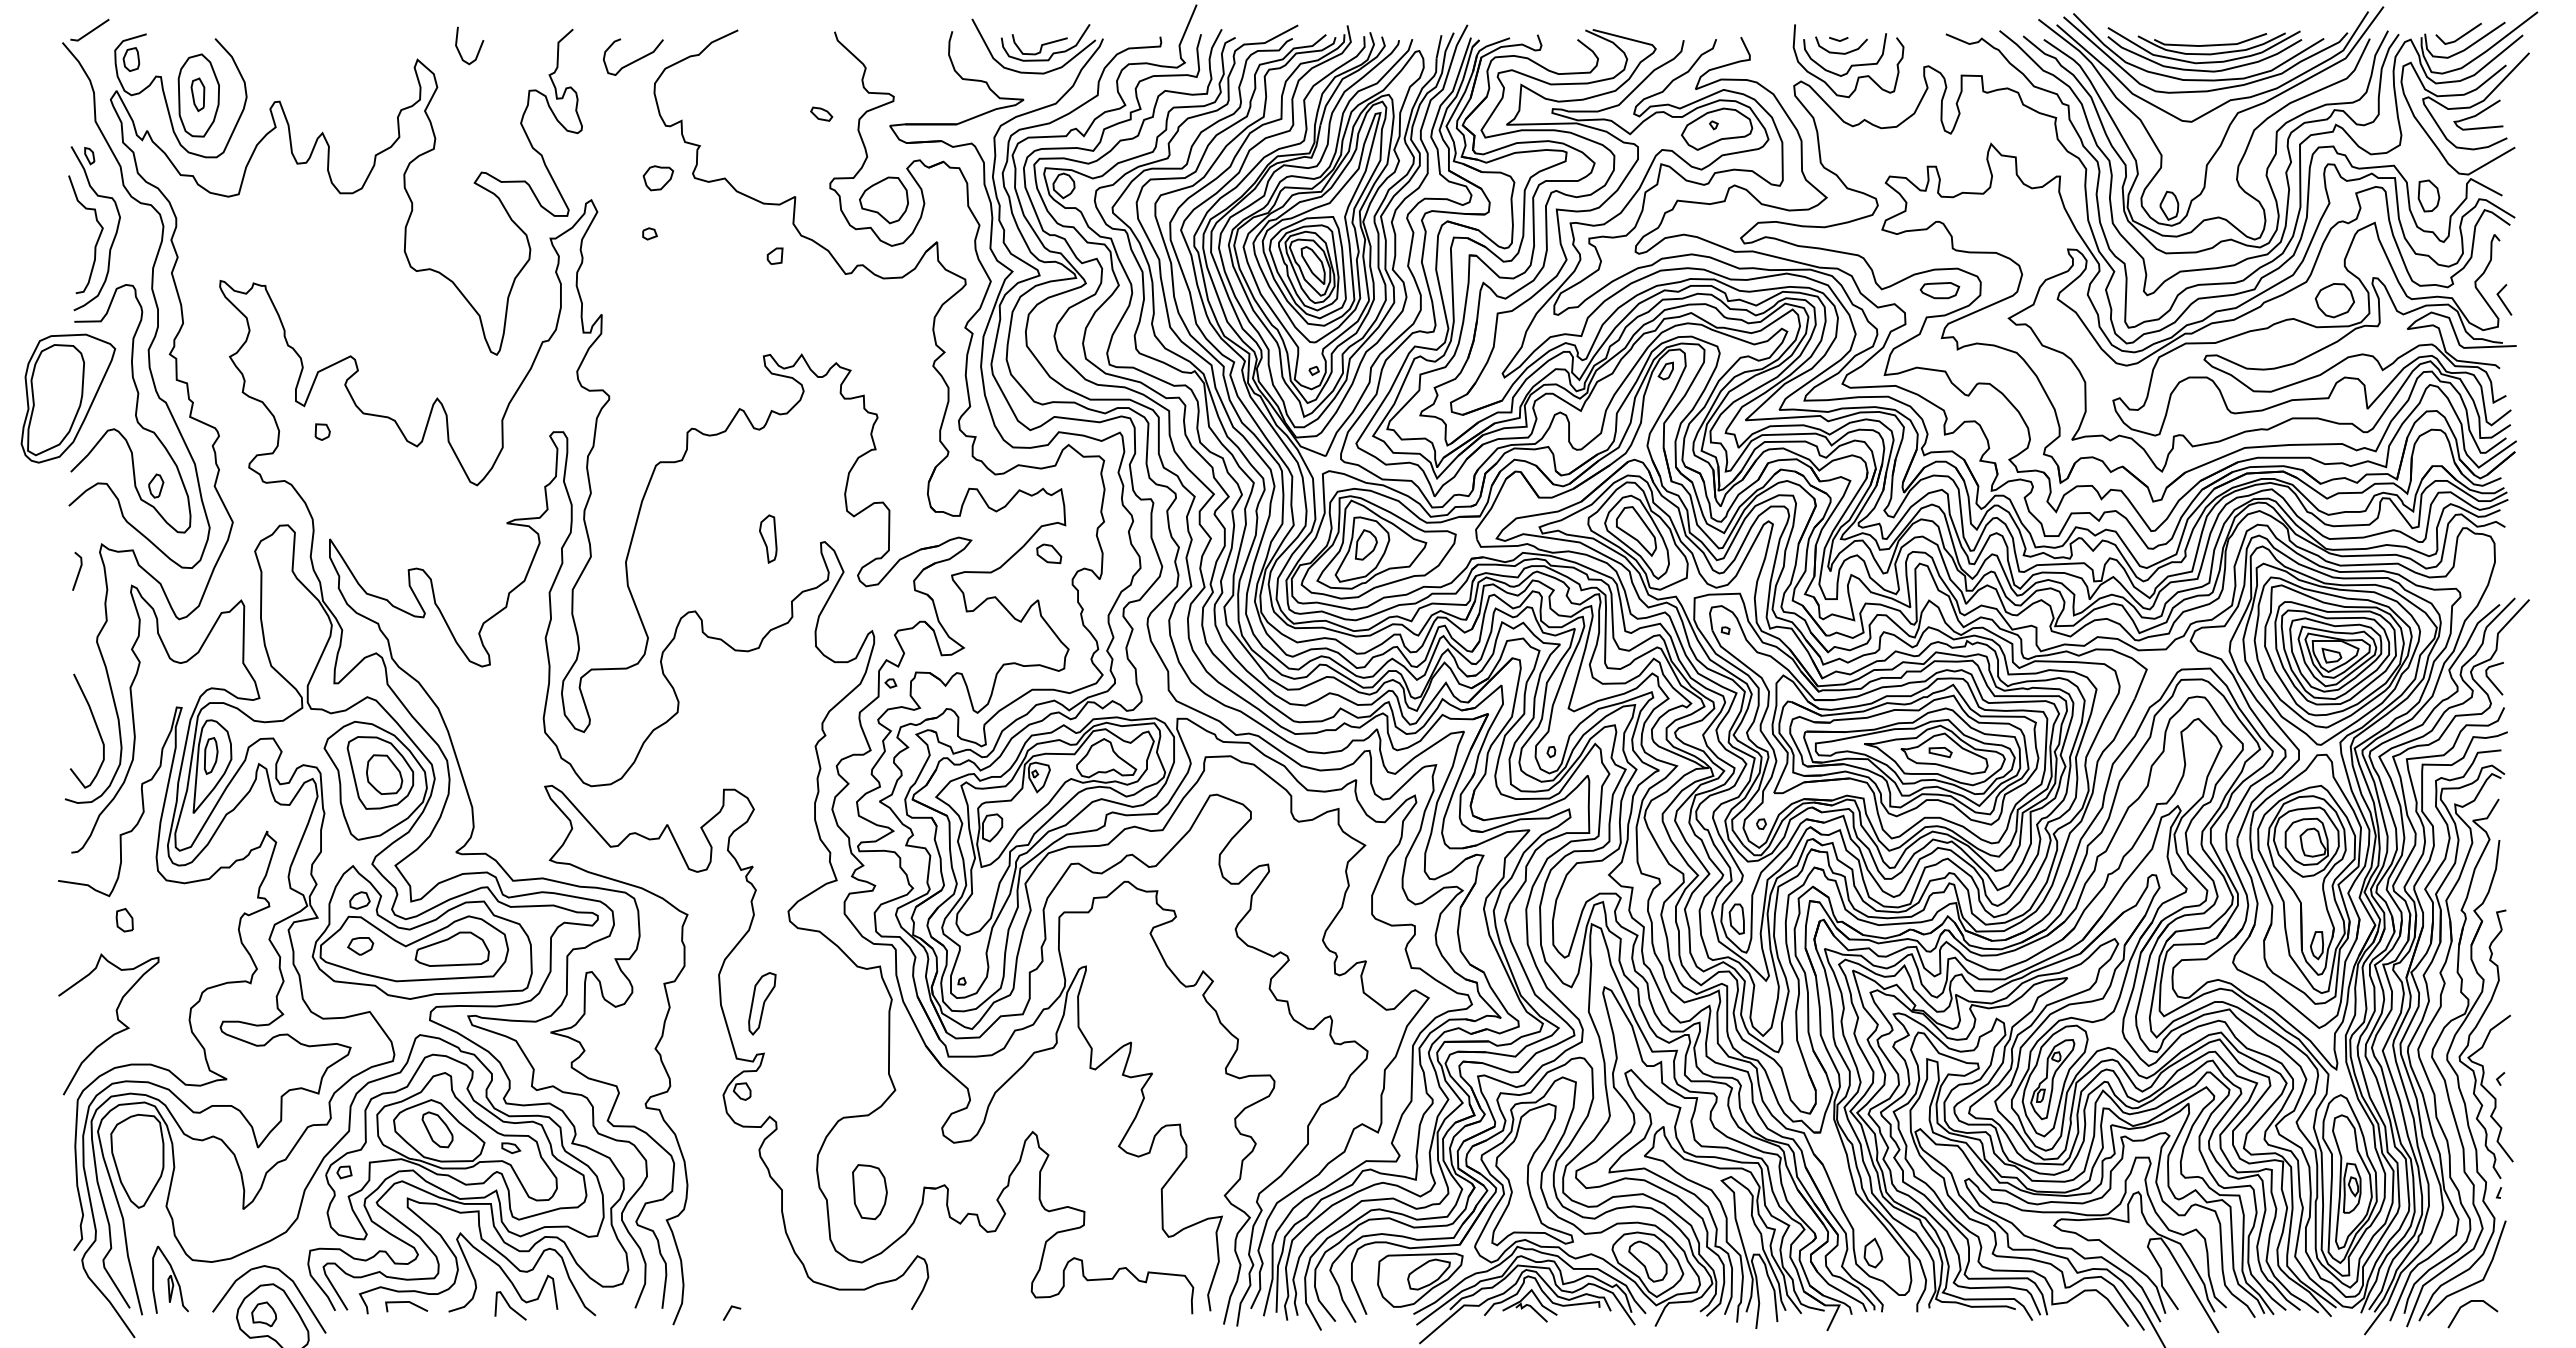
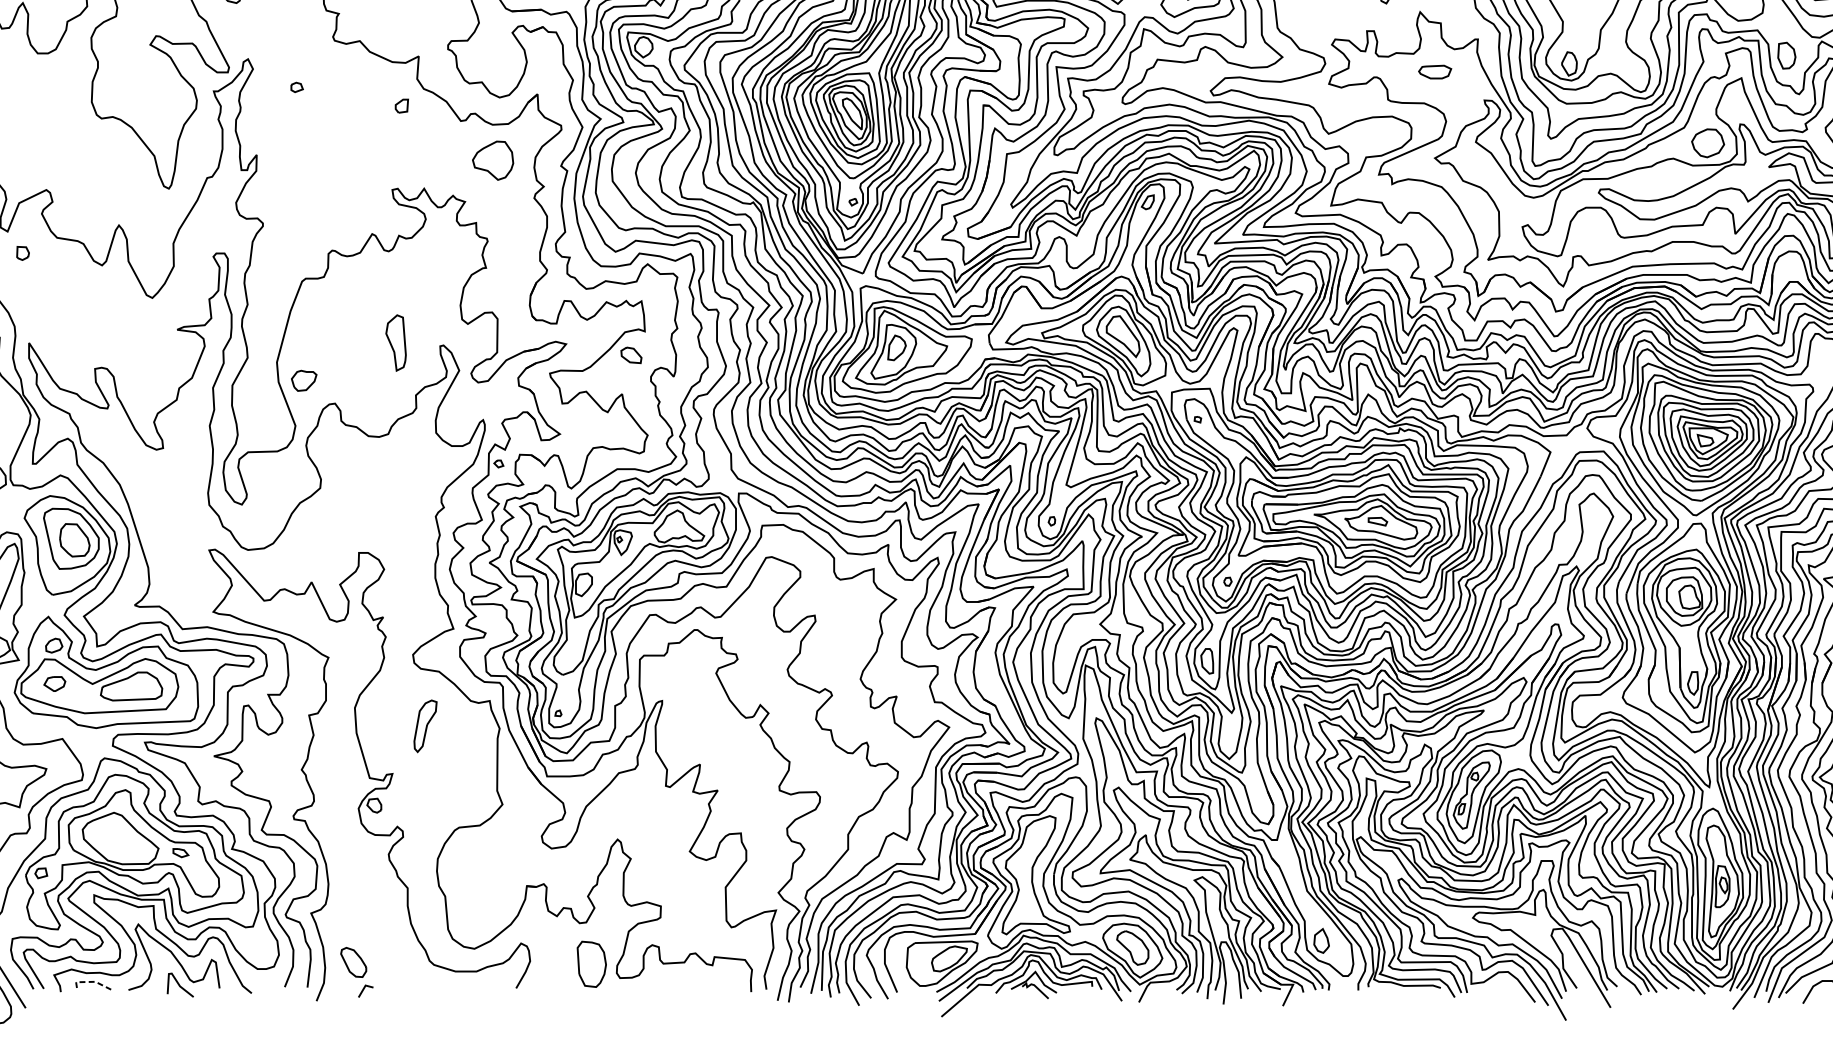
part: (657, 178) -> (303, 381), moved
part: (883, 200) -> (492, 160), moved
part: (1939, 290) -> (1434, 72), moved
part: (768, 538) -> (396, 342), size x1.4
part: (762, 1003) -> (425, 726), moved
part: (437, 1129) -> (353, 962), moved
part: (869, 1192) -> (591, 964), moved
line: (402, 1302) -> (89, 982), solid -> dashed

